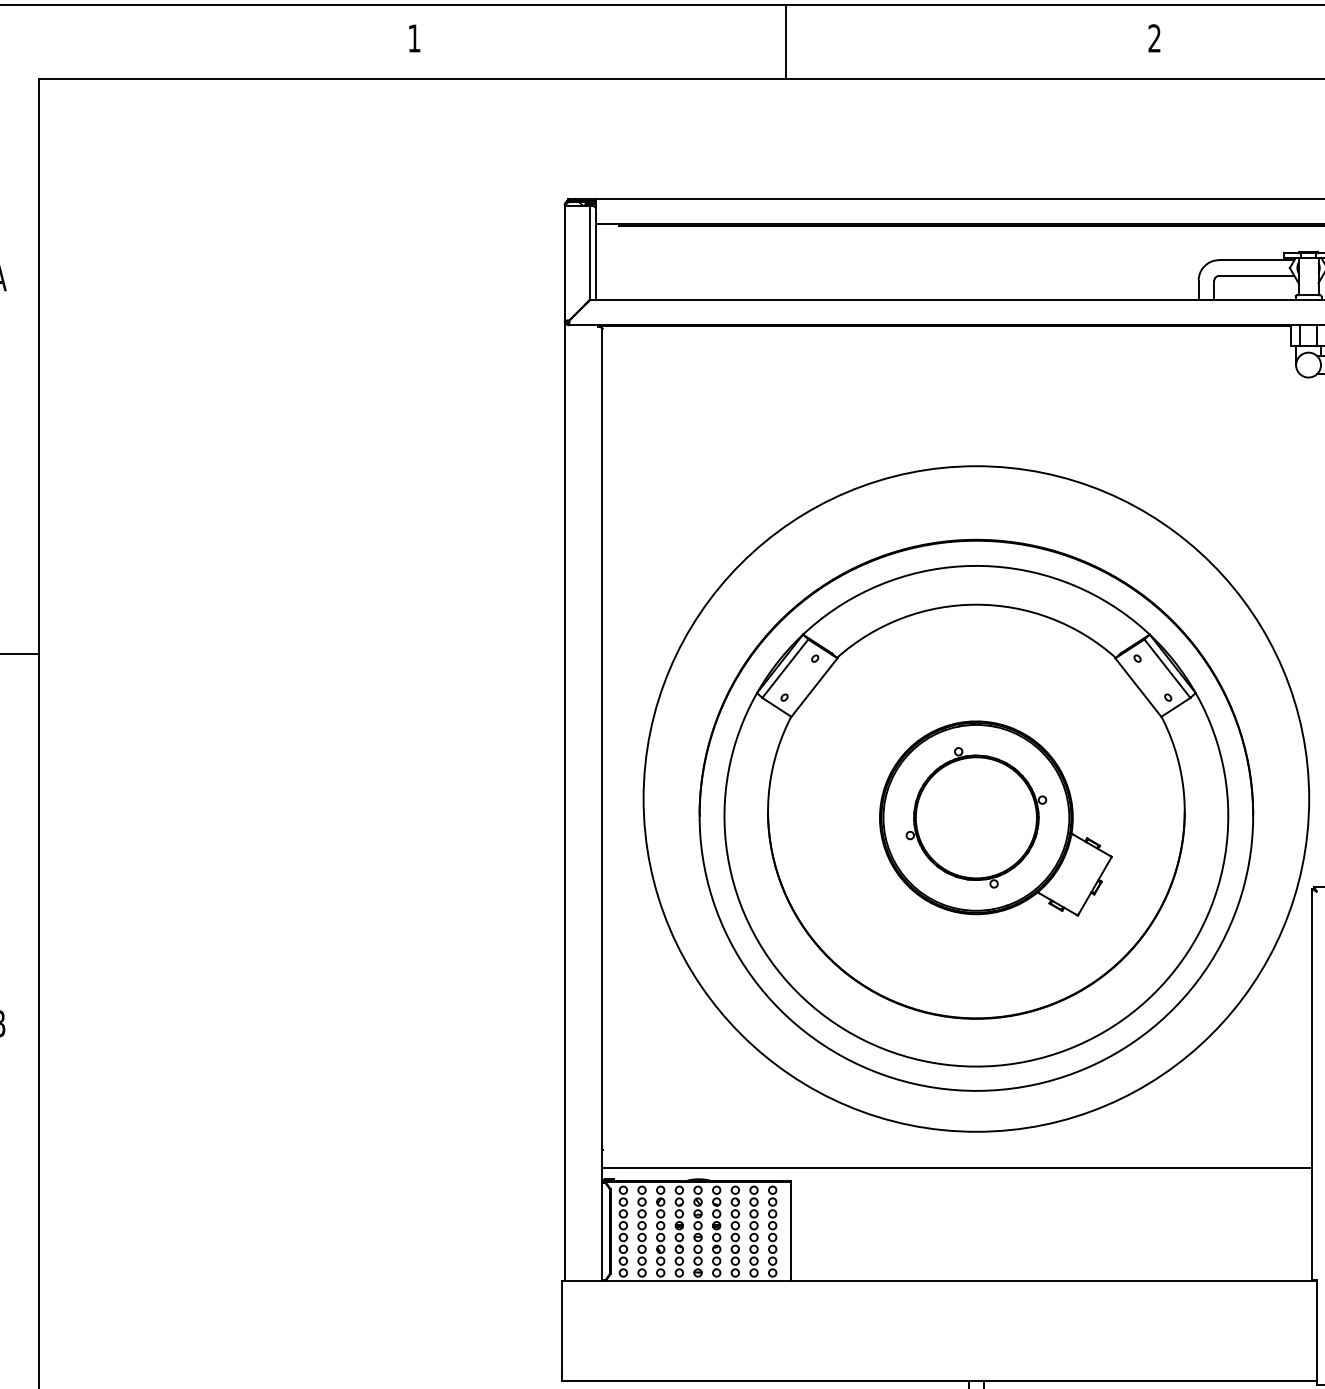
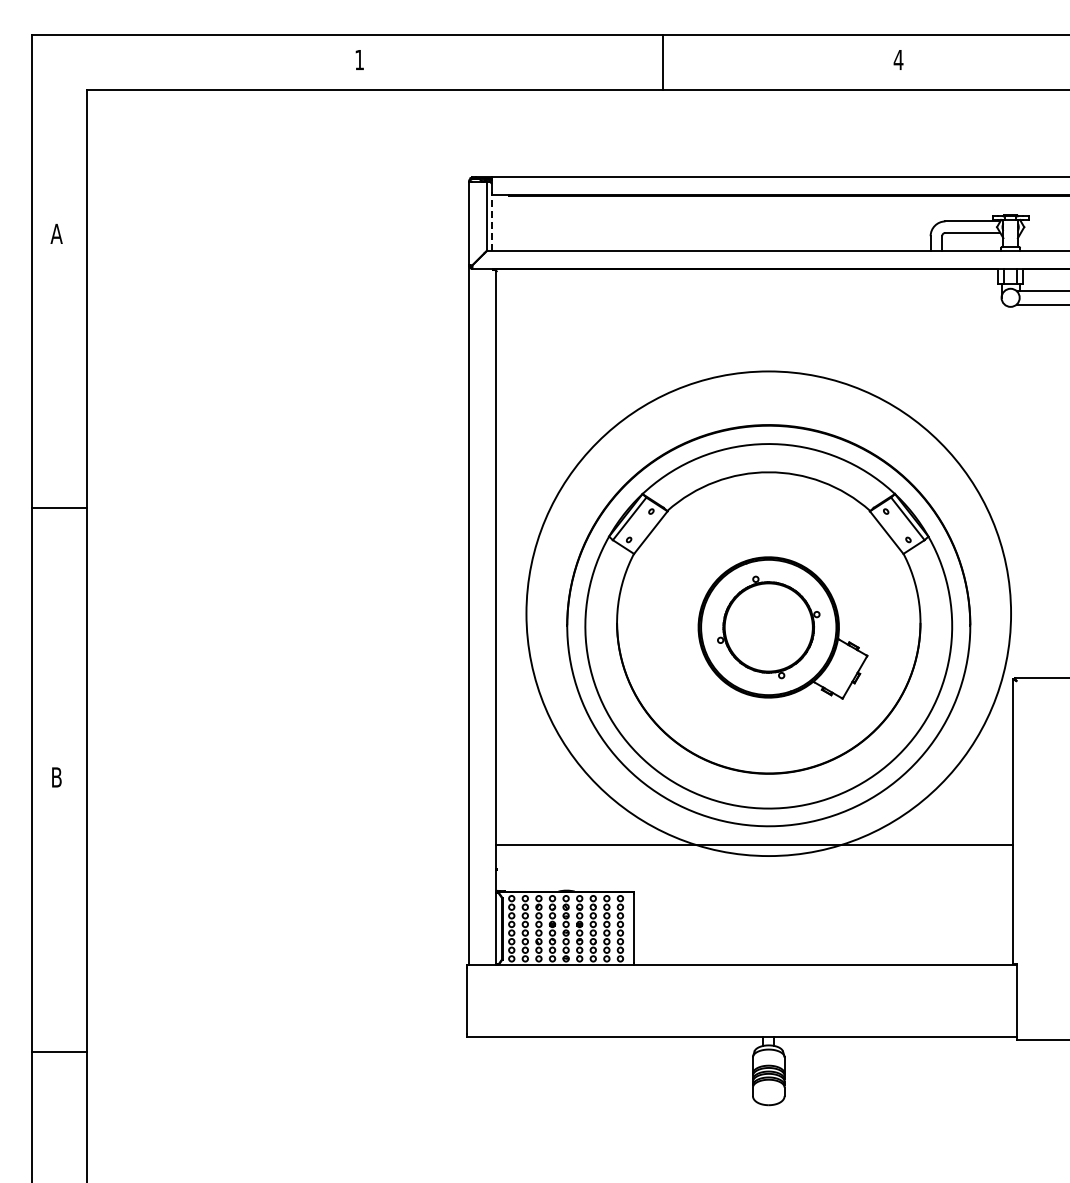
text: (1154, 37) -> (898, 59), 2 -> 4
line: (786, 41) -> (663, 62), moved
line: (595, 261) -> (491, 222), solid -> dashed
line: (956, 1168) -> (754, 845), moved

